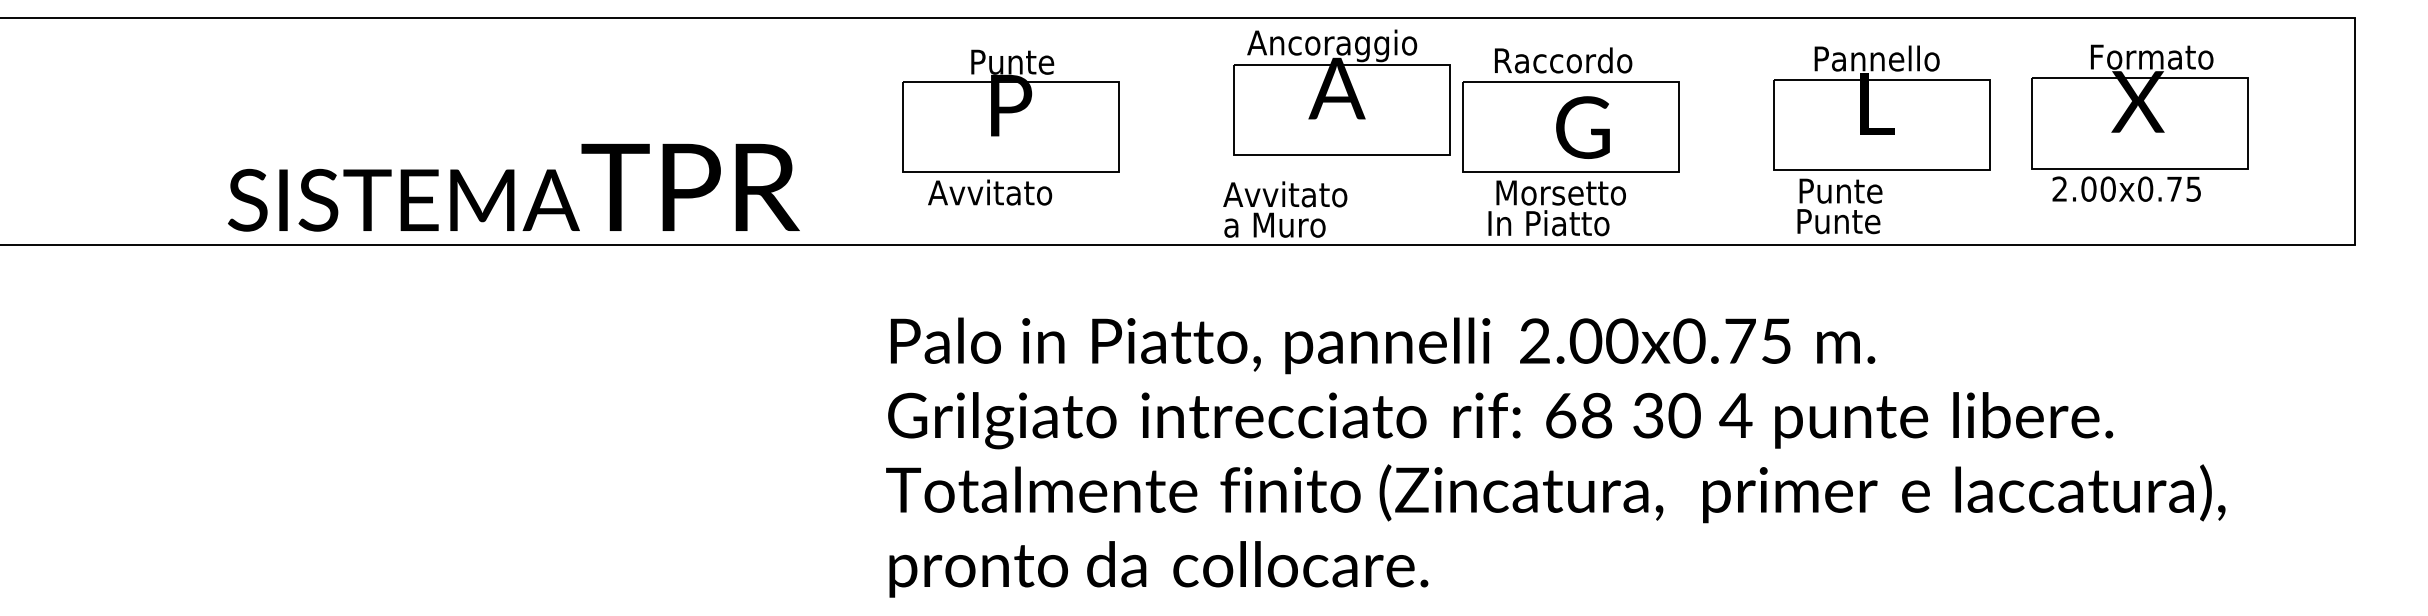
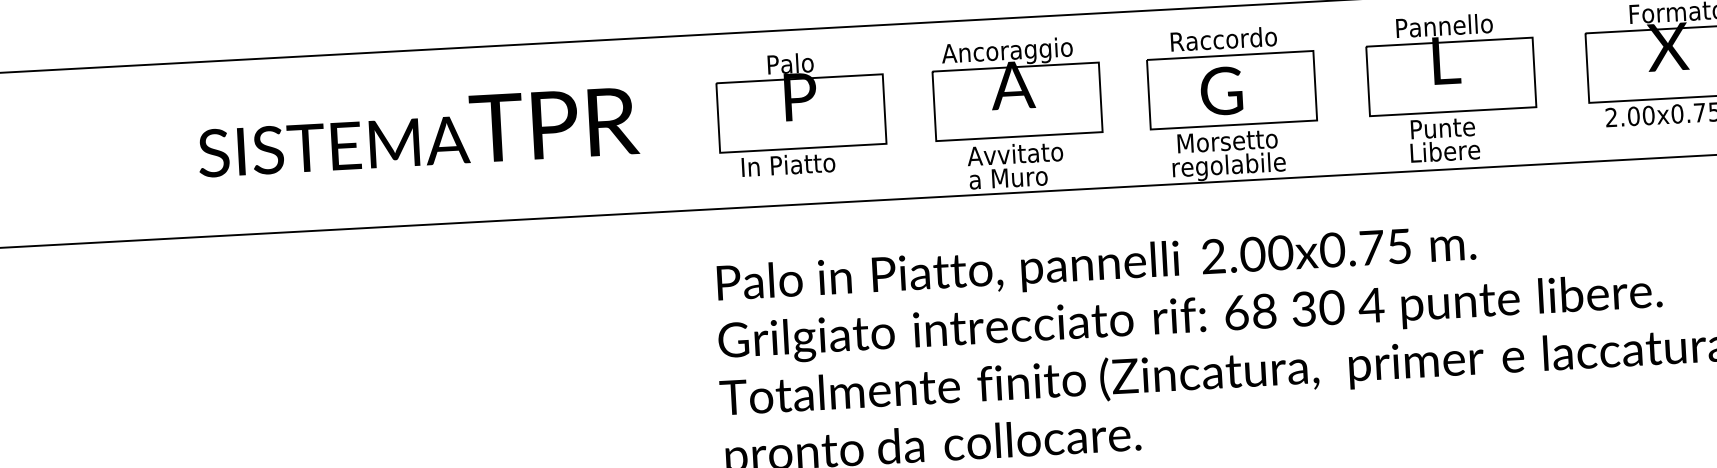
text: (1021, 61) -> (806, 62), Punte -> Palo
part: (1341, 92) -> (1016, 88), moved
part: (1881, 107) -> (1449, 63), moved
text: (1582, 127) -> (1221, 91), moved
text: (513, 187) -> (417, 132), moved
text: (990, 192) -> (788, 164), Avvitato -> In Piatto
text: (1843, 221) -> (1446, 151), Punte -> Libere
text: (1561, 226) -> (1229, 167), In Piatto -> regolabile

